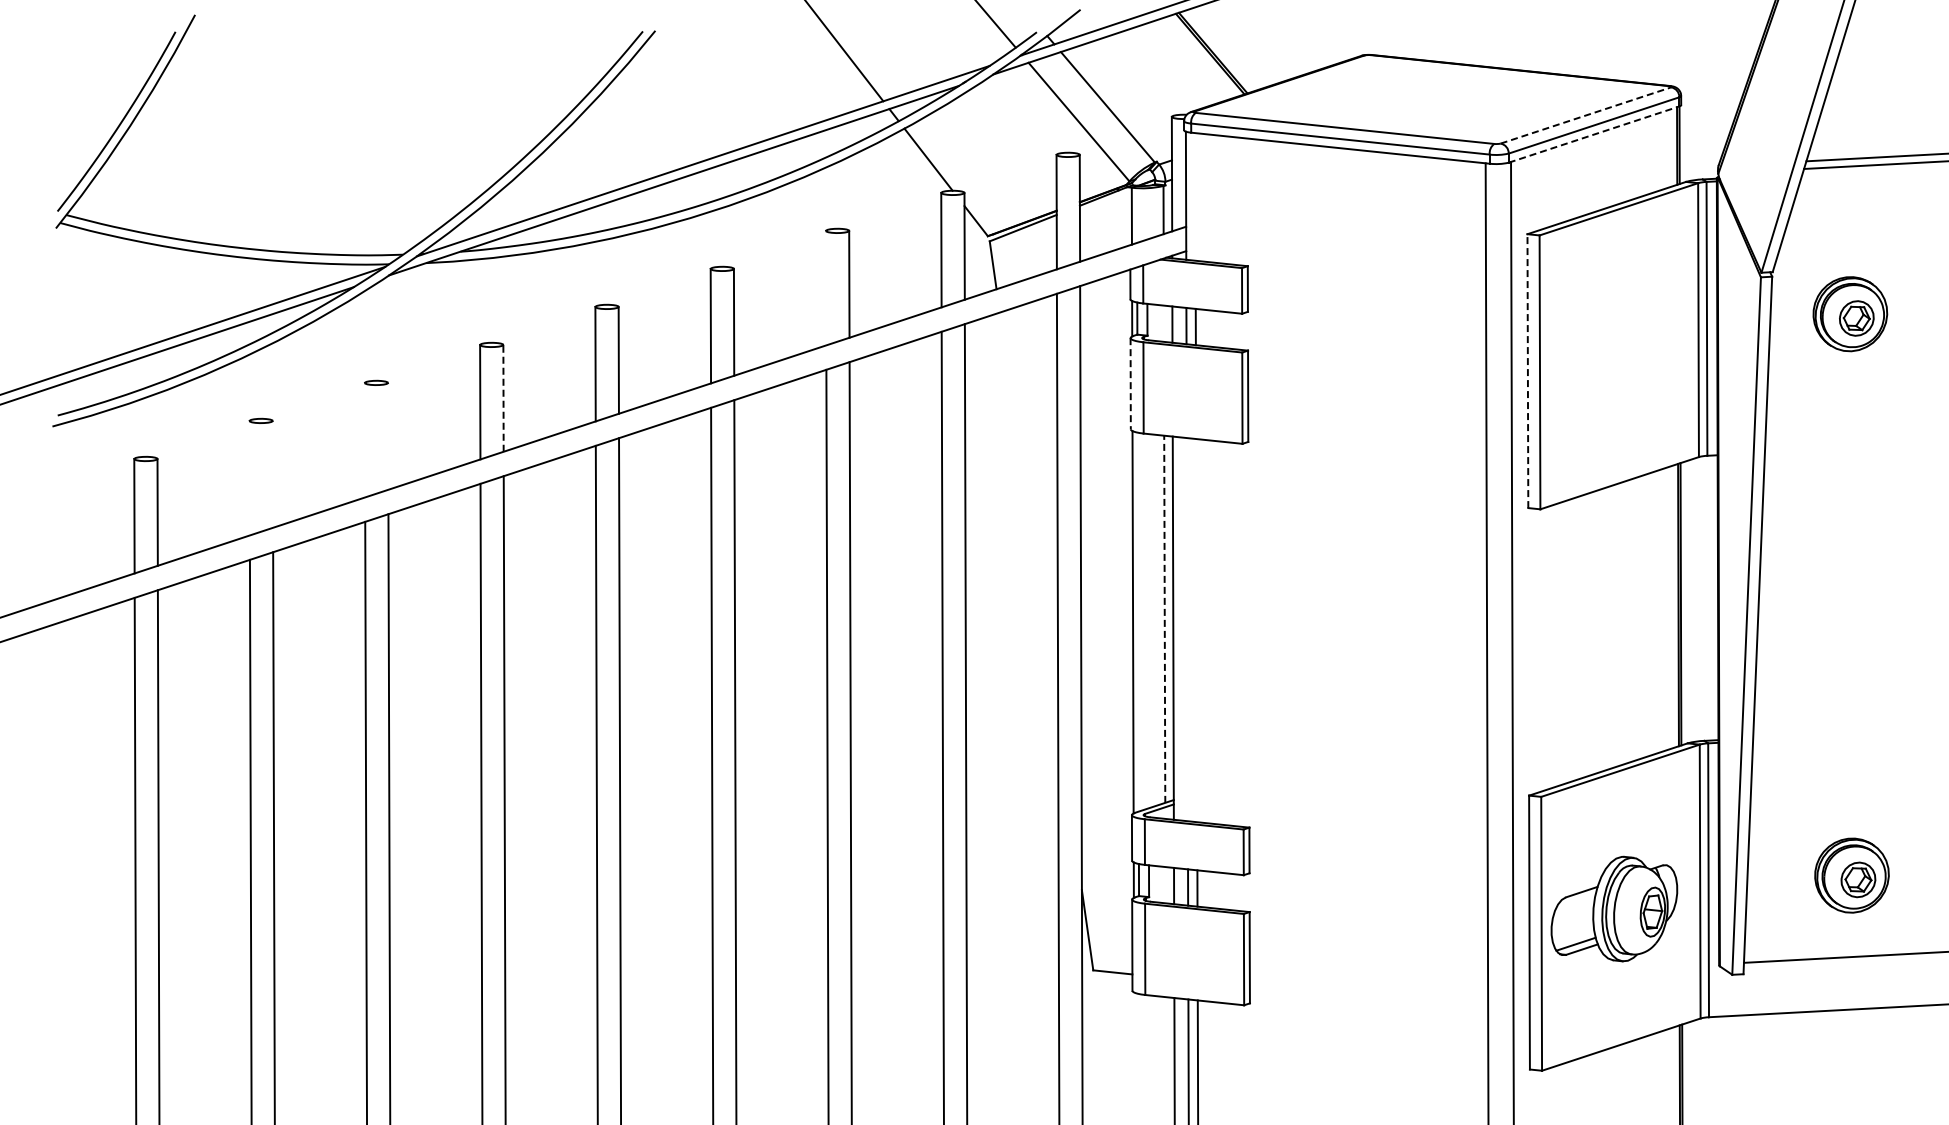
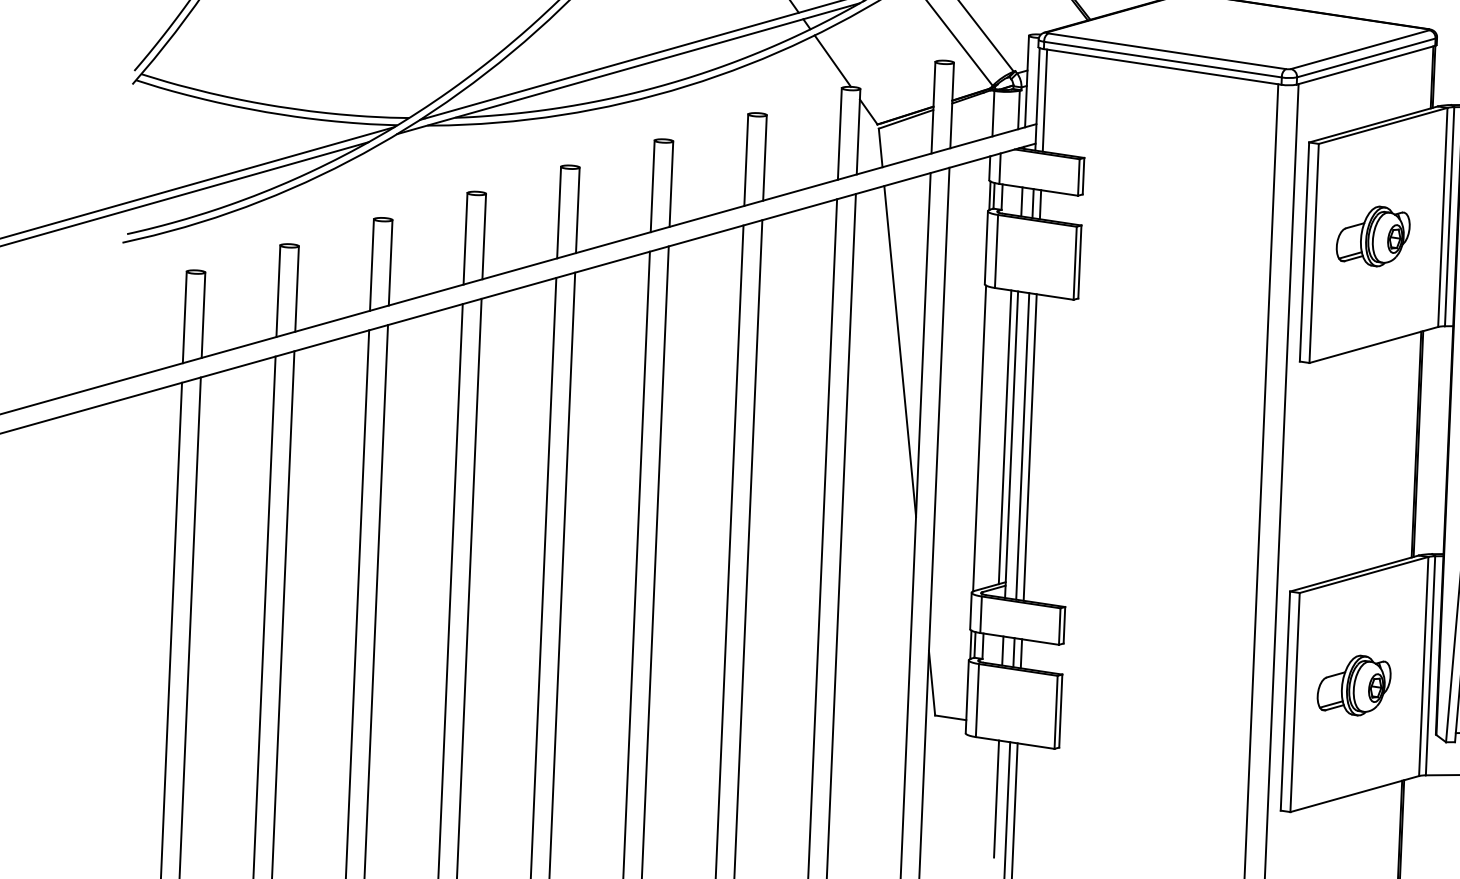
line: (1585, 115) -> (1359, 49), dashed -> solid
line: (1594, 134) -> (1366, 65), dashed -> solid
line: (1195, 196) -> (1045, 100), added
line: (825, 287) -> (745, 159), added
part: (1612, 347) -> (1373, 236), added
line: (1527, 371) -> (1304, 252), dashed -> solid
line: (1130, 383) -> (986, 247), dashed -> solid
line: (503, 397) -> (484, 235), dashed -> solid
line: (388, 435) -> (390, 262), added
line: (364, 440) -> (371, 265), added
line: (272, 473) -> (296, 288), added
line: (249, 478) -> (278, 291), added
line: (1028, 517) -> (899, 350), added
line: (1164, 619) -> (1004, 437), dashed -> solid
line: (1186, 629) -> (1022, 446), added
line: (1196, 630) -> (1030, 447), added
part: (1614, 908) -> (1354, 684), size x0.71

